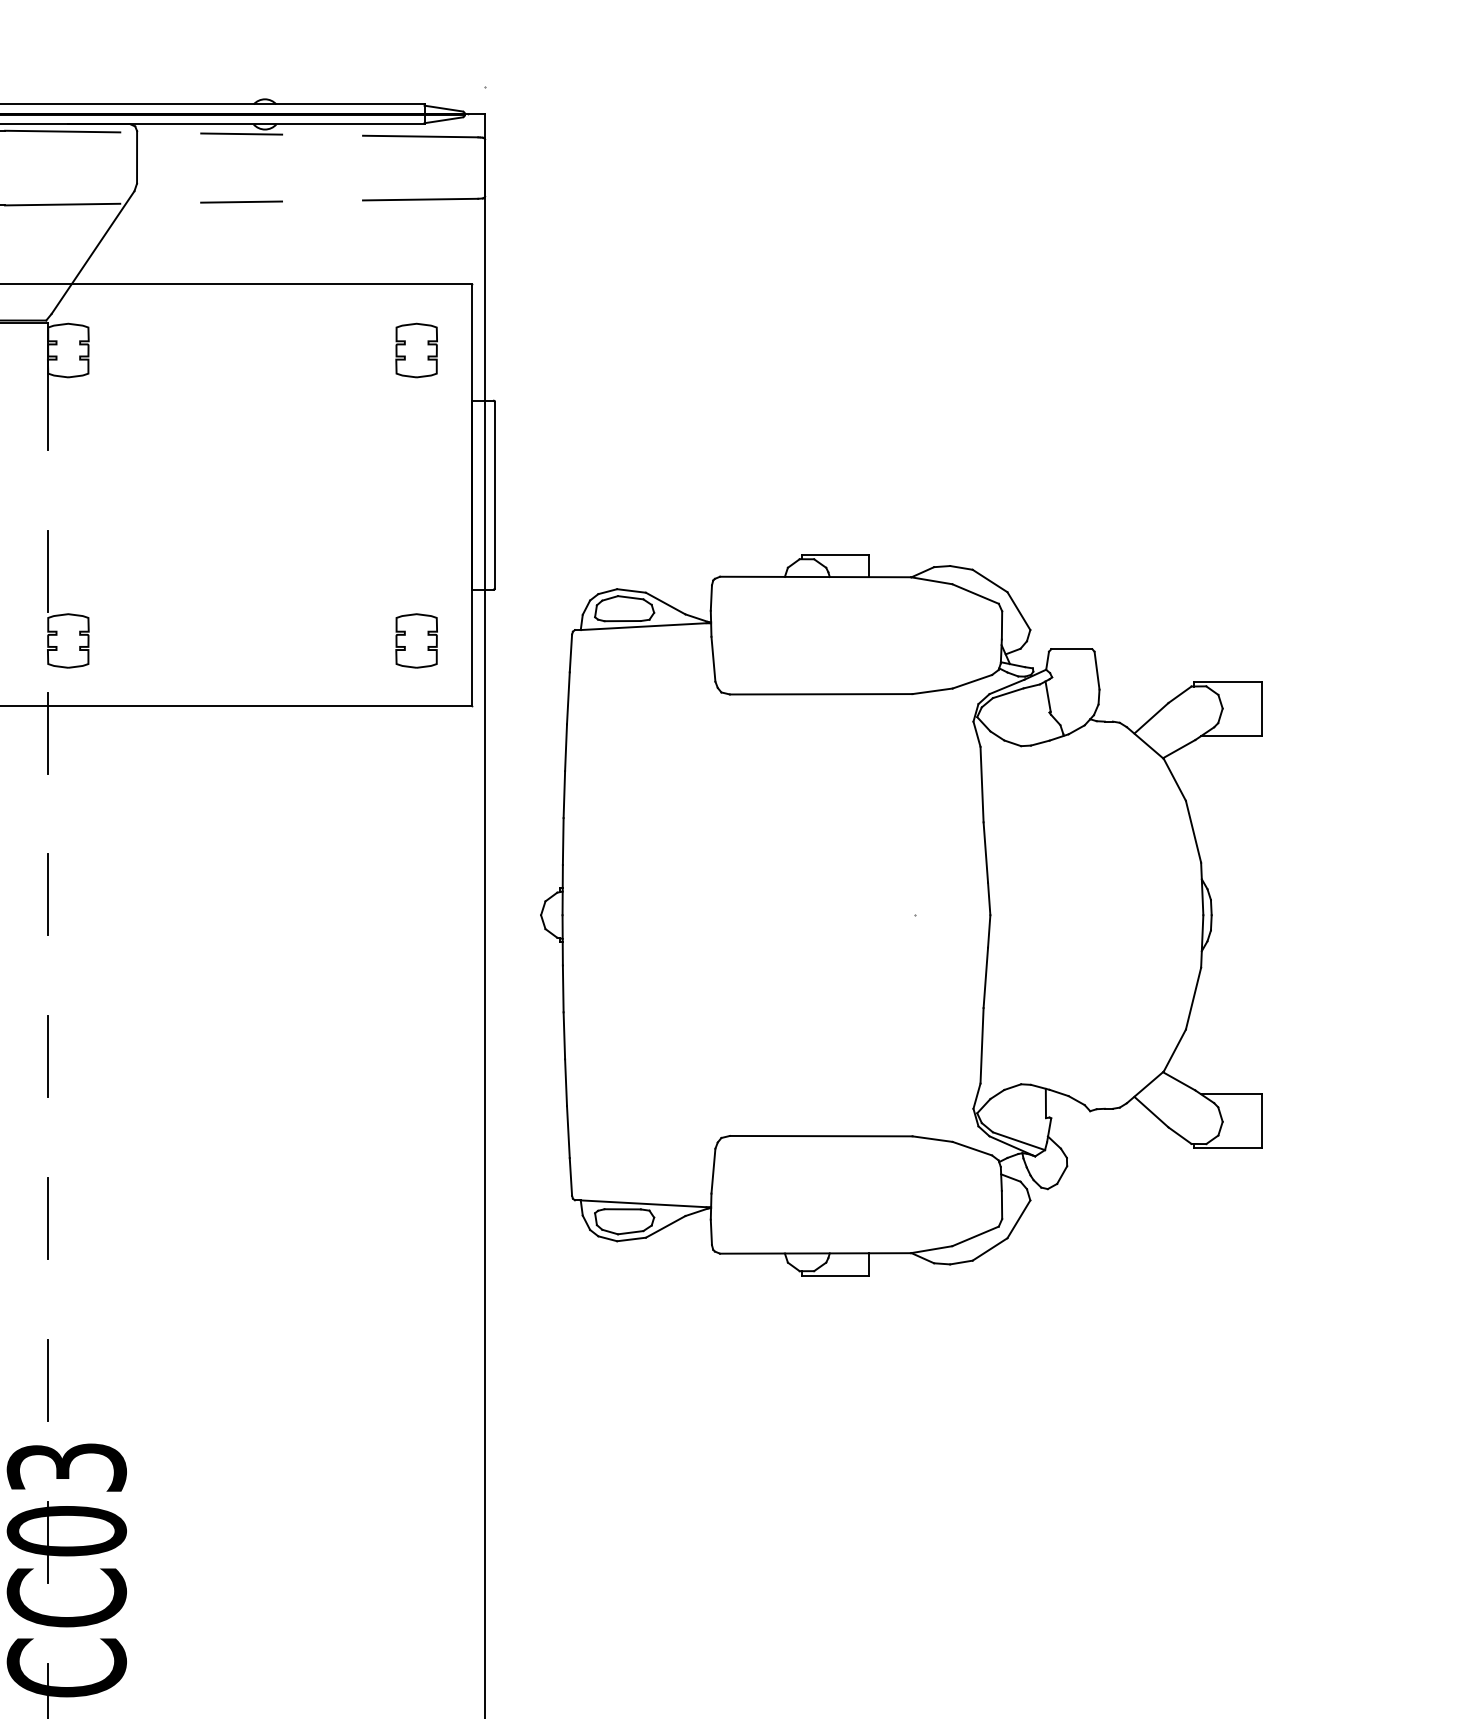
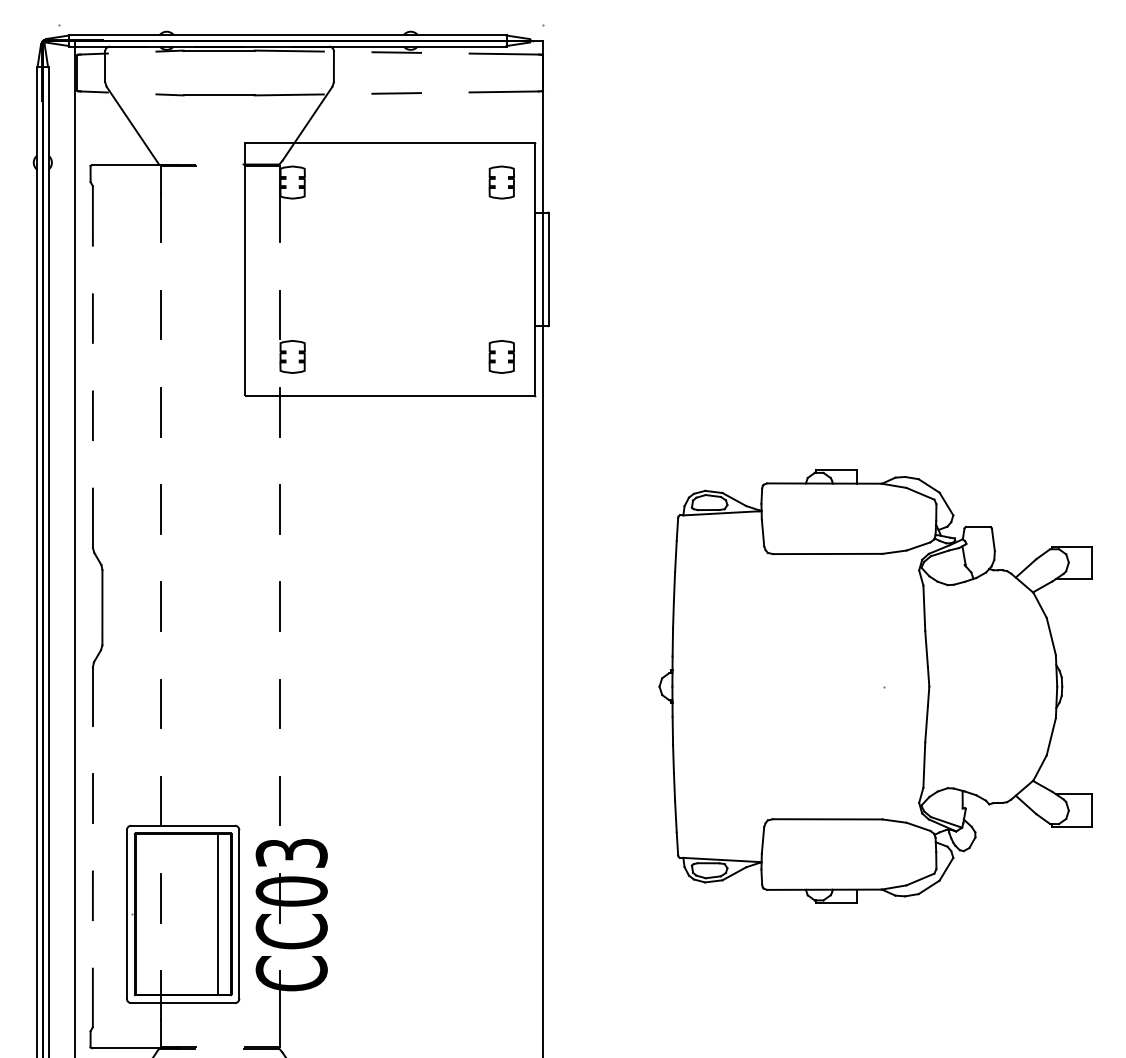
part: (900, 914) -> (875, 686), moved

